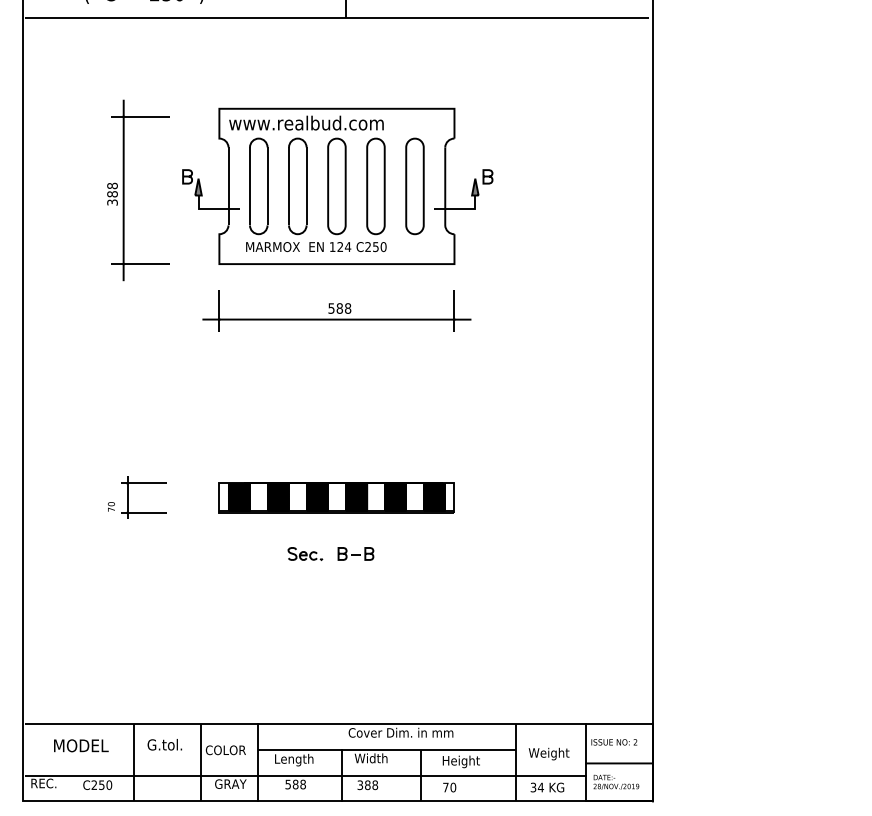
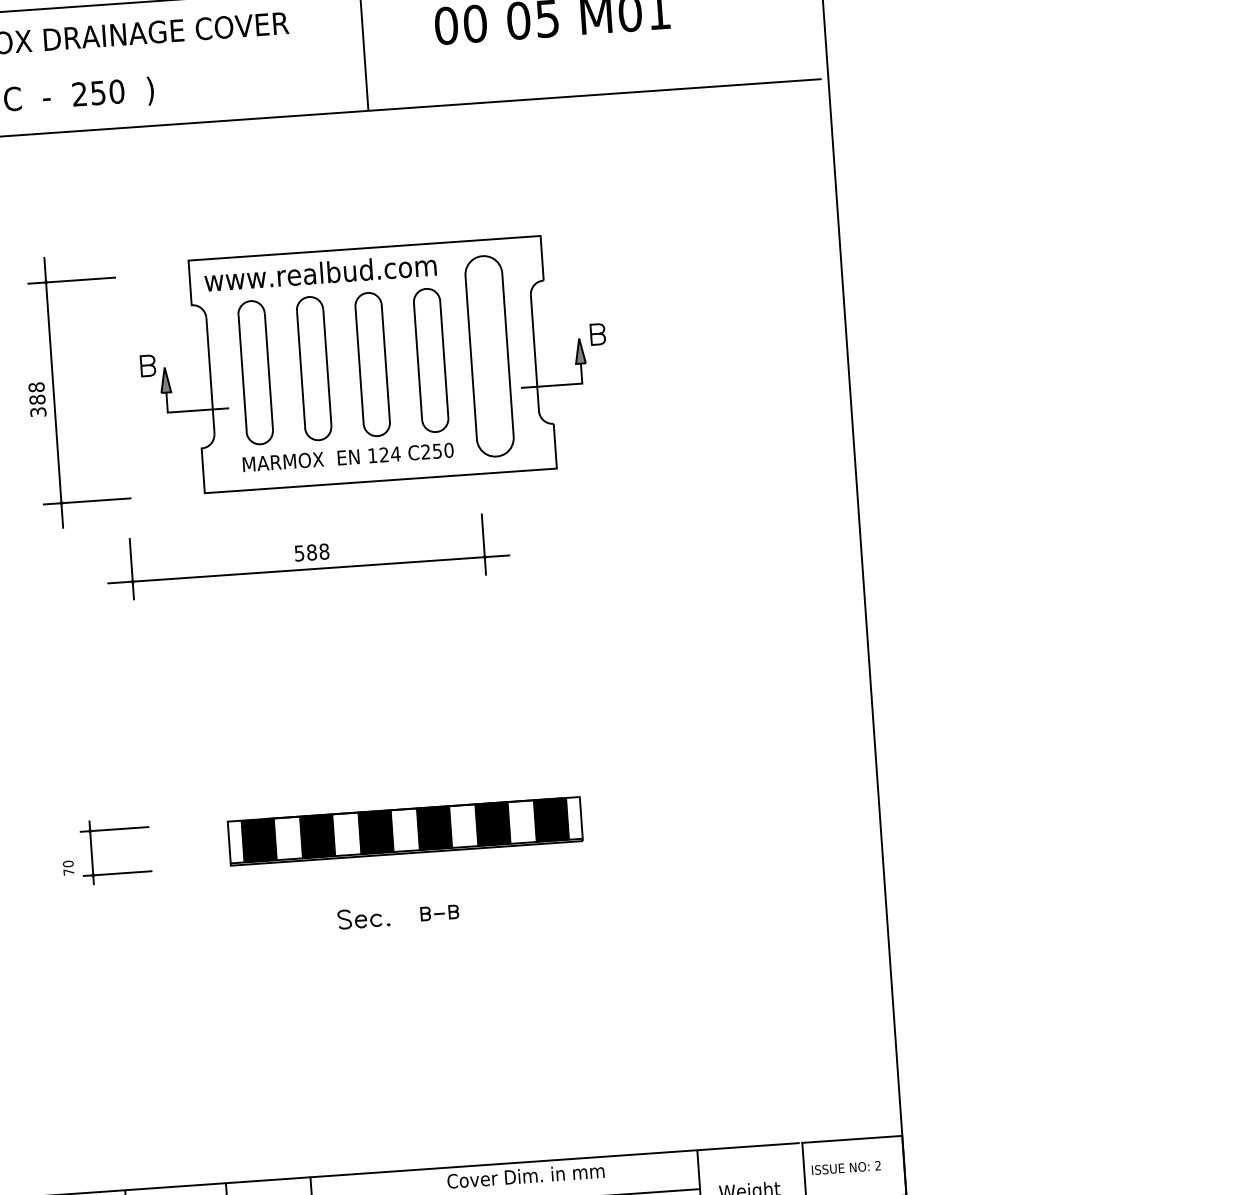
part: (414, 186) -> (488, 356), size x1.4
part: (336, 310) -> (307, 555), moved
part: (355, 553) -> (438, 912), size x0.7

